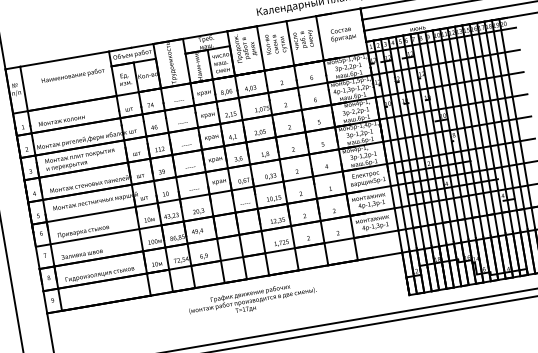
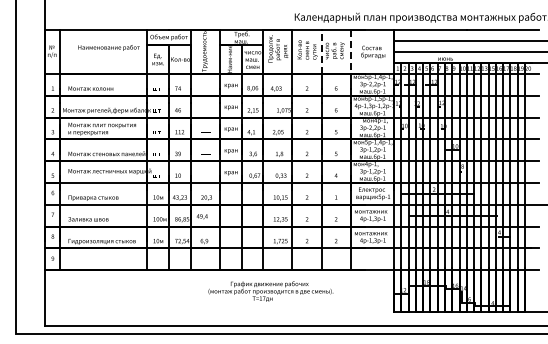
line: (319, 38) -> (350, 52), solid -> dashed
line: (290, 43) -> (321, 52), solid -> dashed
text: (252, 300) -> (270, 291), moved

